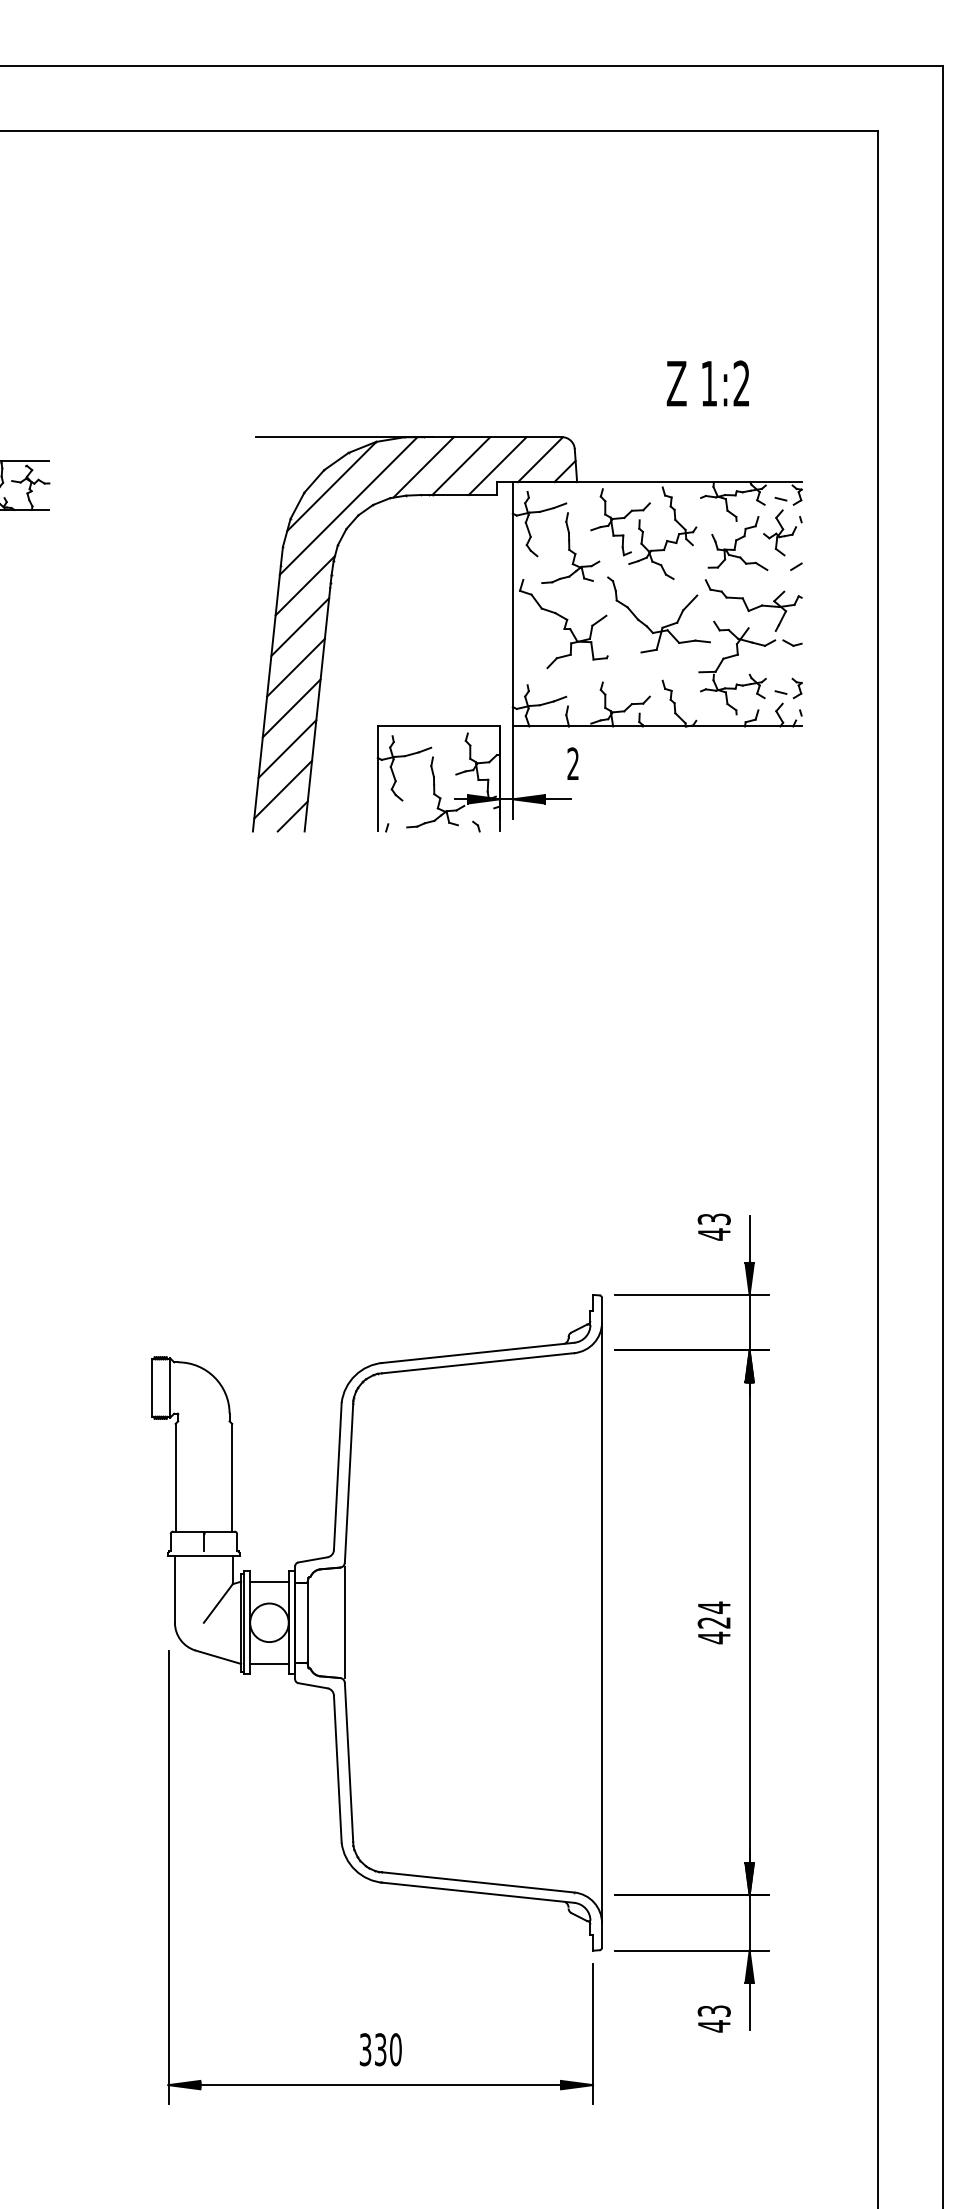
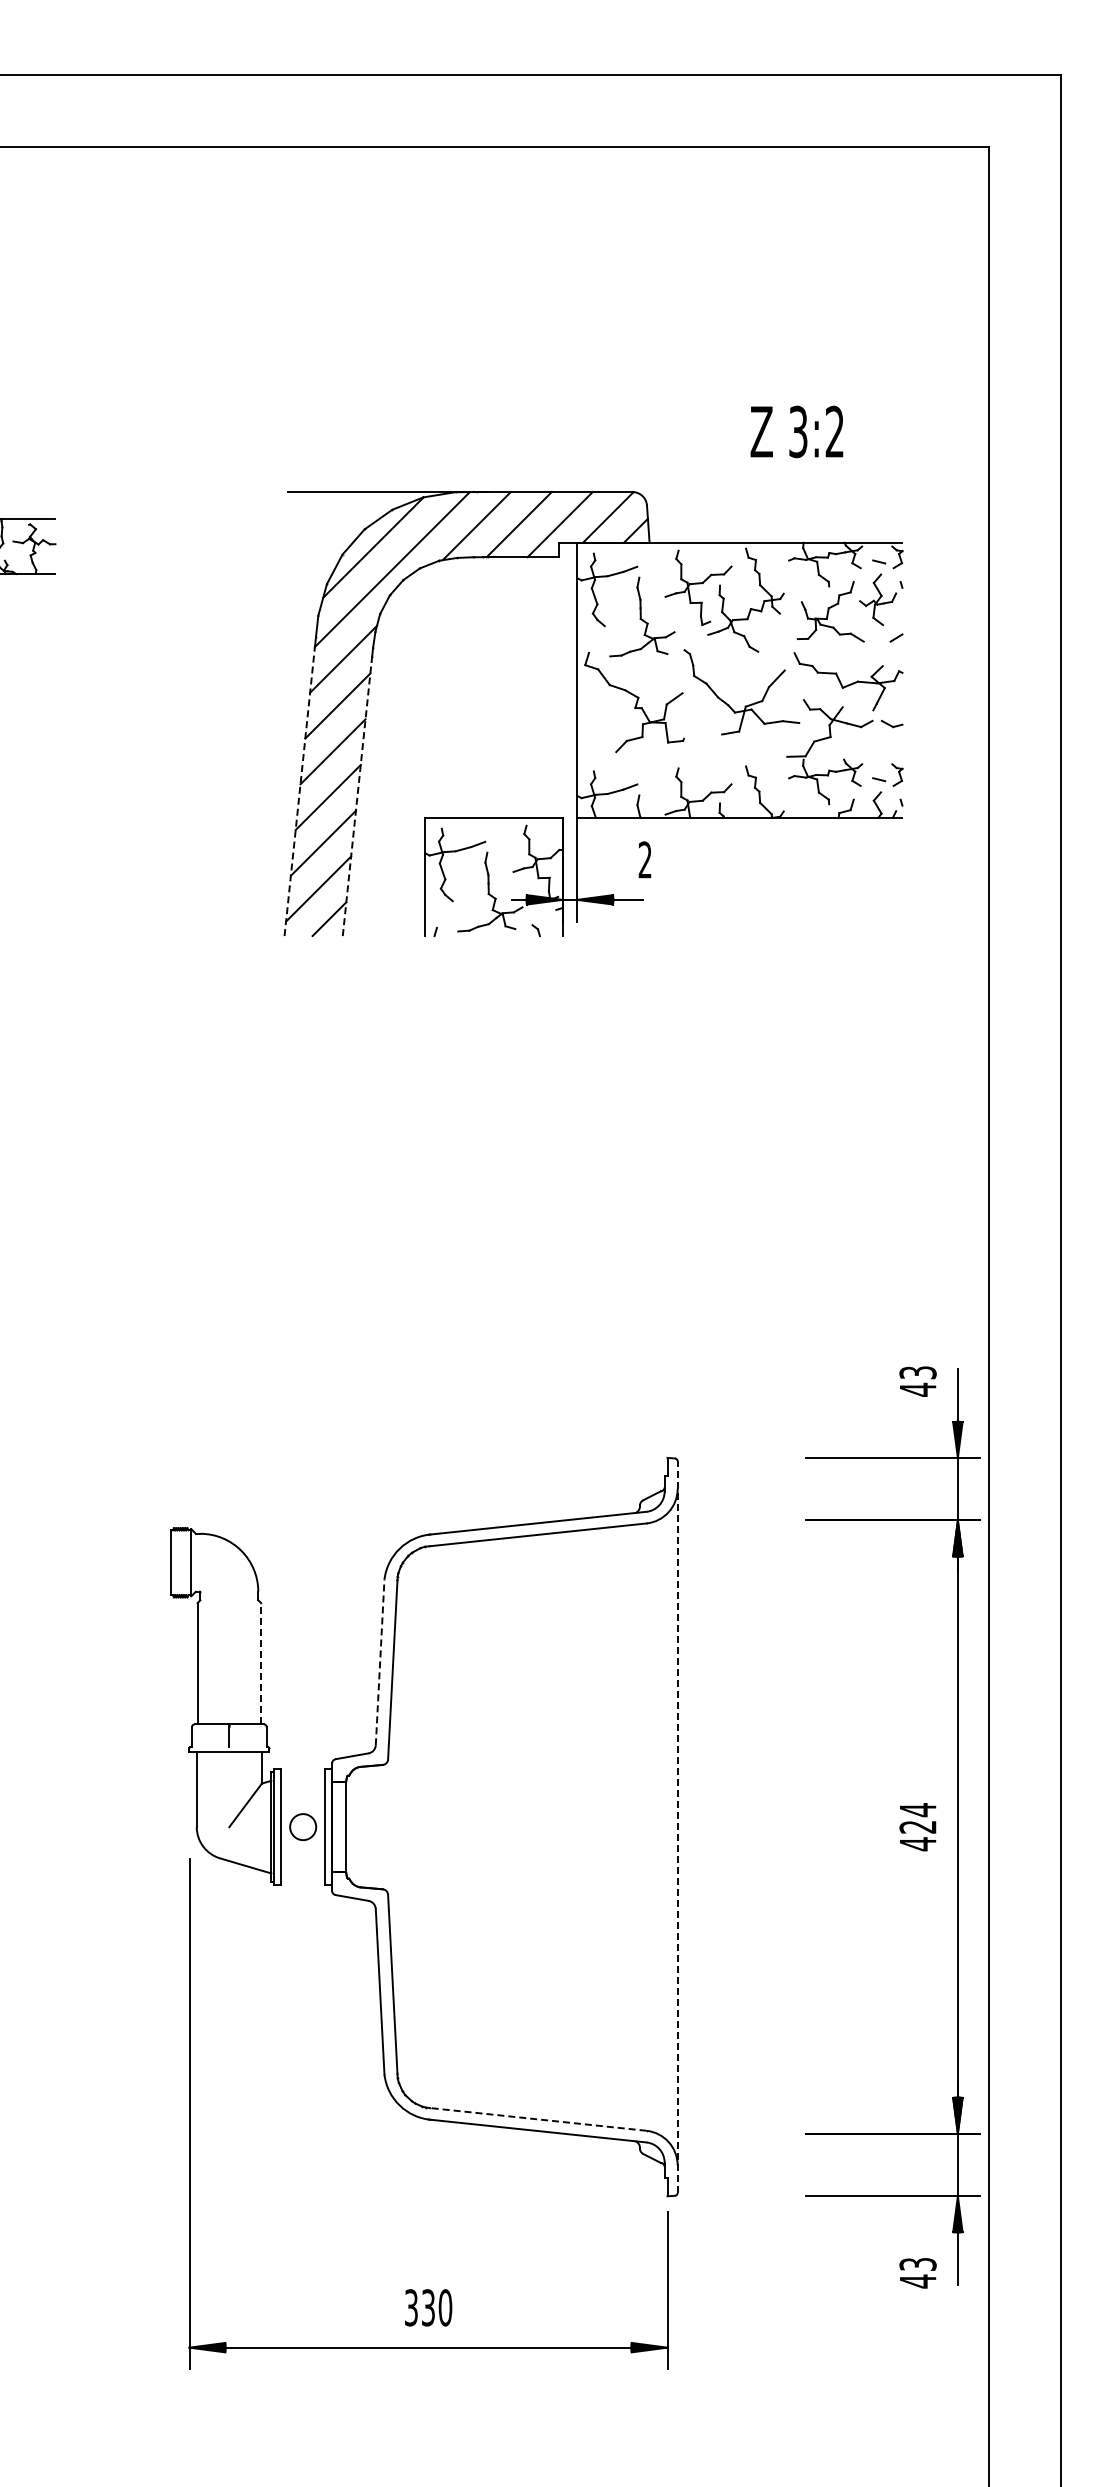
text: (709, 383) -> (798, 431), 1:2 -> 3:2
line: (266, 703) -> (299, 791), solid -> dashed
line: (317, 709) -> (357, 798), solid -> dashed
line: (338, 1476) -> (380, 1662), solid -> dashed
line: (232, 1477) -> (261, 1663), solid -> dashed
line: (268, 1581) -> (302, 1780), removed
circle: (268, 1622) -> (302, 1826), size x0.6
line: (344, 1622) -> (387, 1826), removed
line: (601, 1623) -> (677, 1827), solid -> dashed
part: (697, 1623) -> (899, 1827), moved
line: (268, 1664) -> (302, 1873), removed
line: (478, 1882) -> (538, 2119), solid -> dashed

